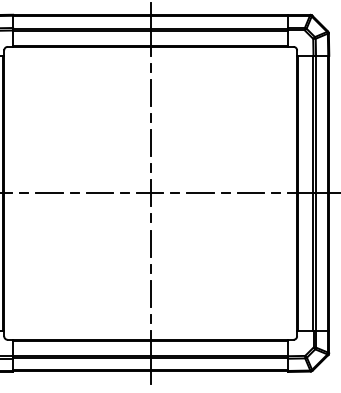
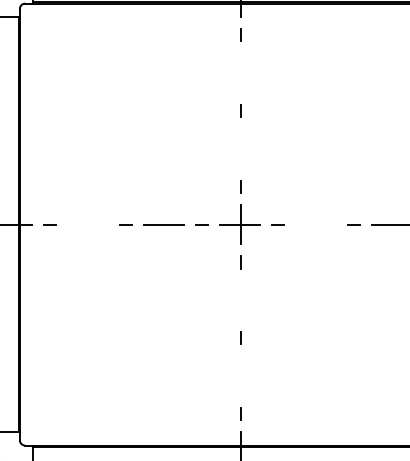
line: (150, 92) -> (240, 72), removed
line: (150, 143) -> (240, 149), removed
line: (49, 193) -> (88, 224), removed
line: (200, 193) -> (316, 224), removed
line: (150, 243) -> (240, 300), removed
line: (150, 293) -> (240, 375), removed

